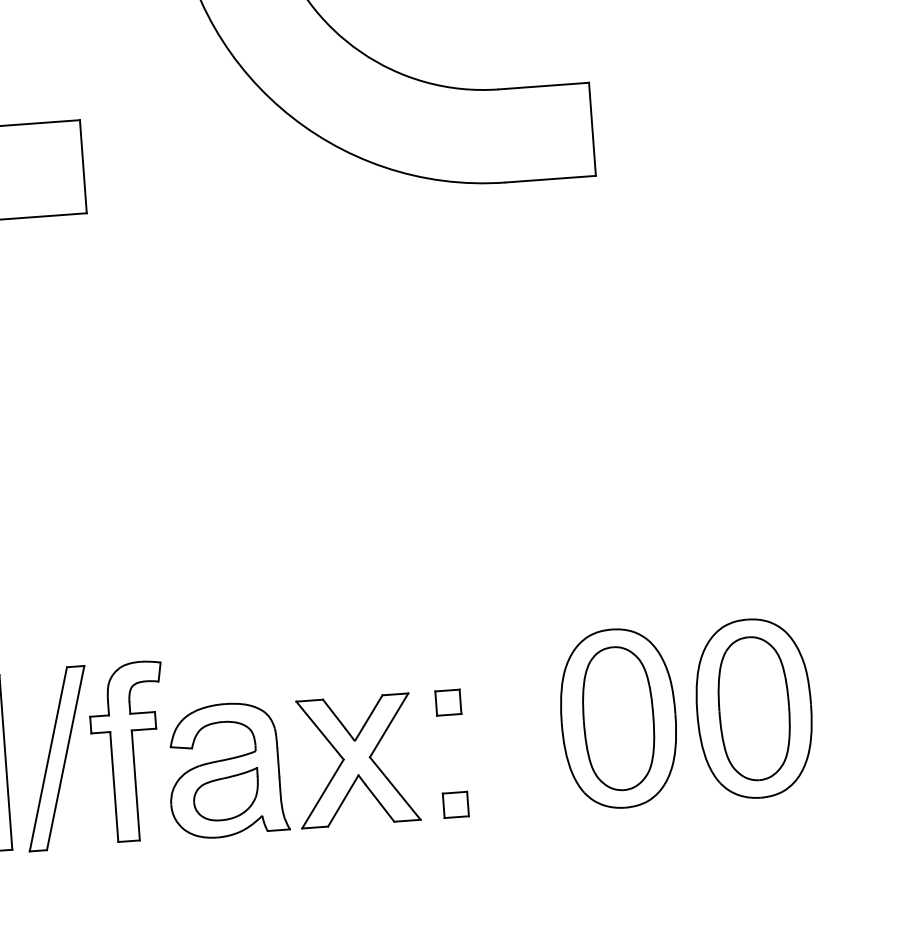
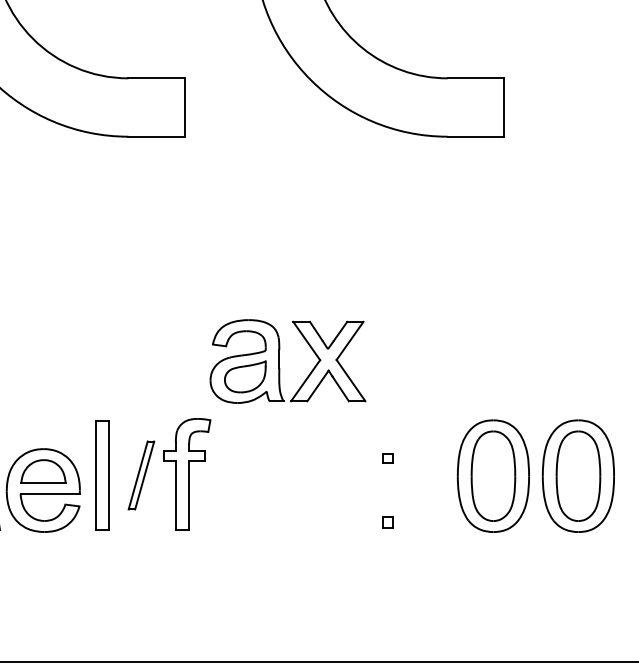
part: (447, 702) -> (387, 458), size x0.6
part: (57, 758) -> (141, 475), size x0.6
part: (279, 766) -> (279, 361), moved
part: (455, 804) -> (387, 522), size x0.7

